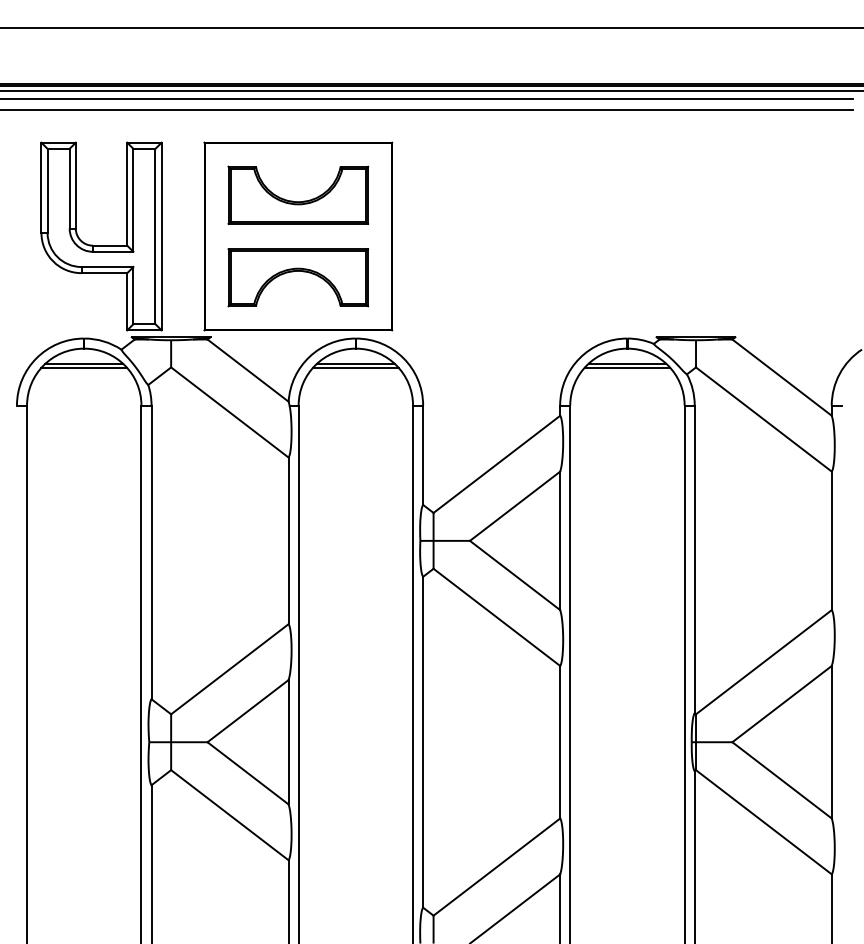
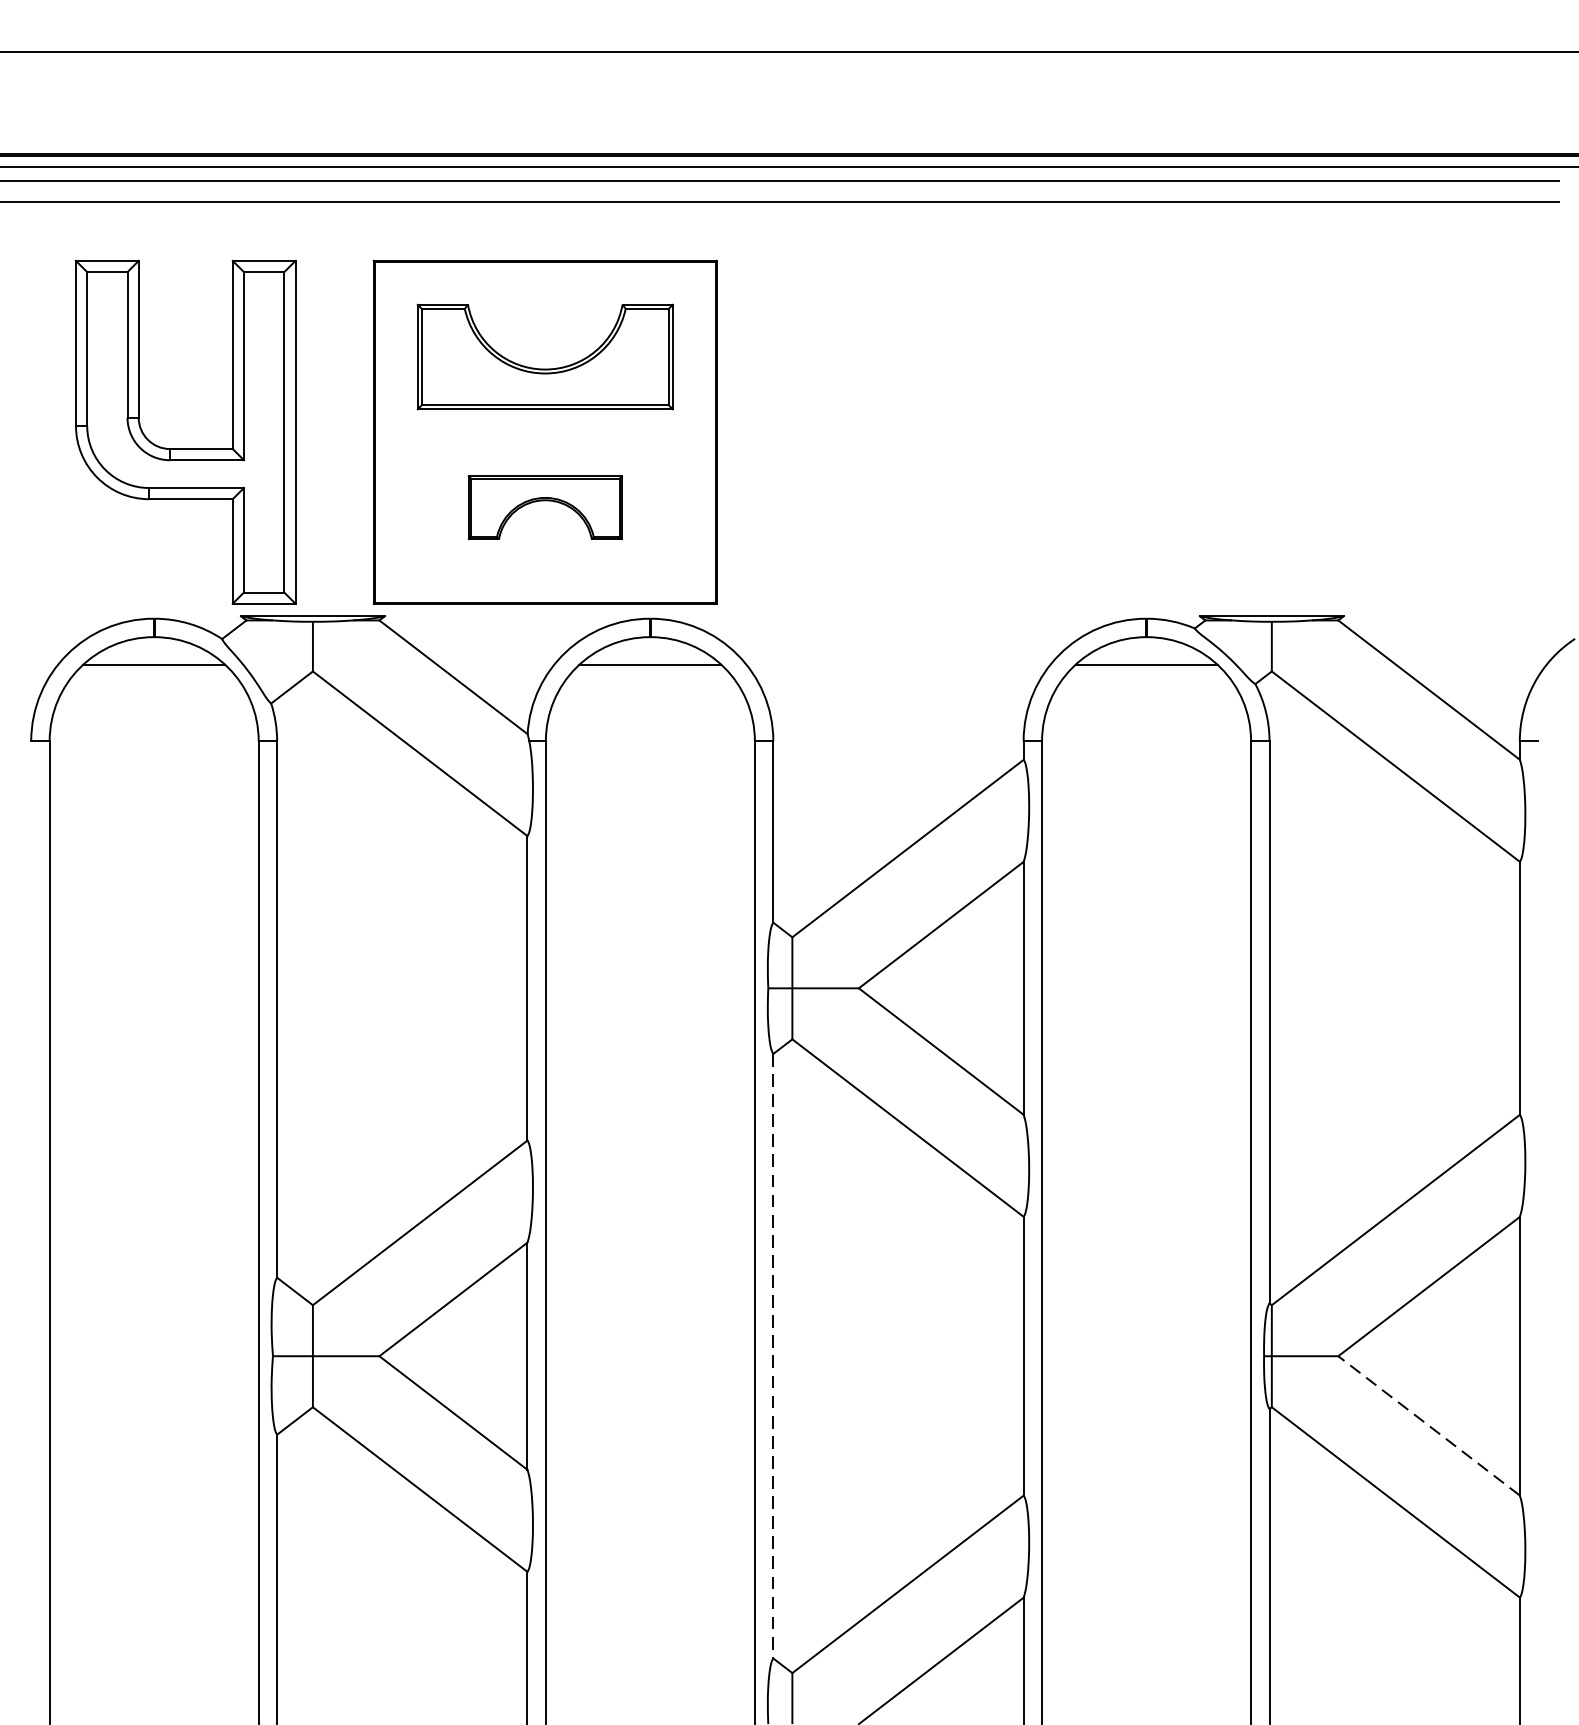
part: (298, 277) -> (545, 507), size x0.6
line: (84, 367) -> (154, 671), removed
line: (355, 367) -> (649, 671), removed
line: (627, 367) -> (1146, 671), removed
line: (423, 742) -> (773, 1356), solid -> dashed
line: (782, 780) -> (1429, 1426), solid -> dashed

